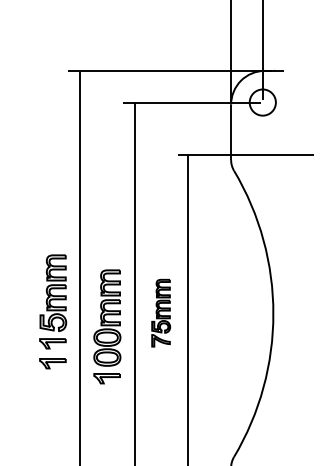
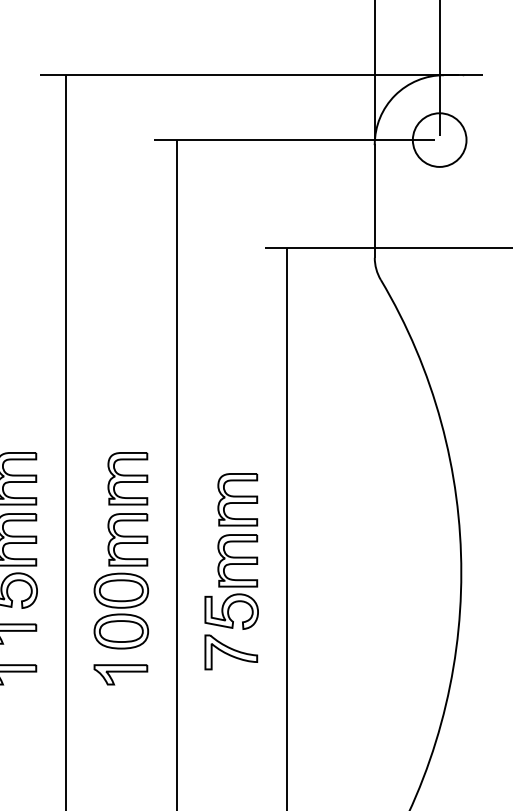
part: (160, 312) -> (230, 569), size x1.43
part: (107, 326) -> (121, 567), moved

